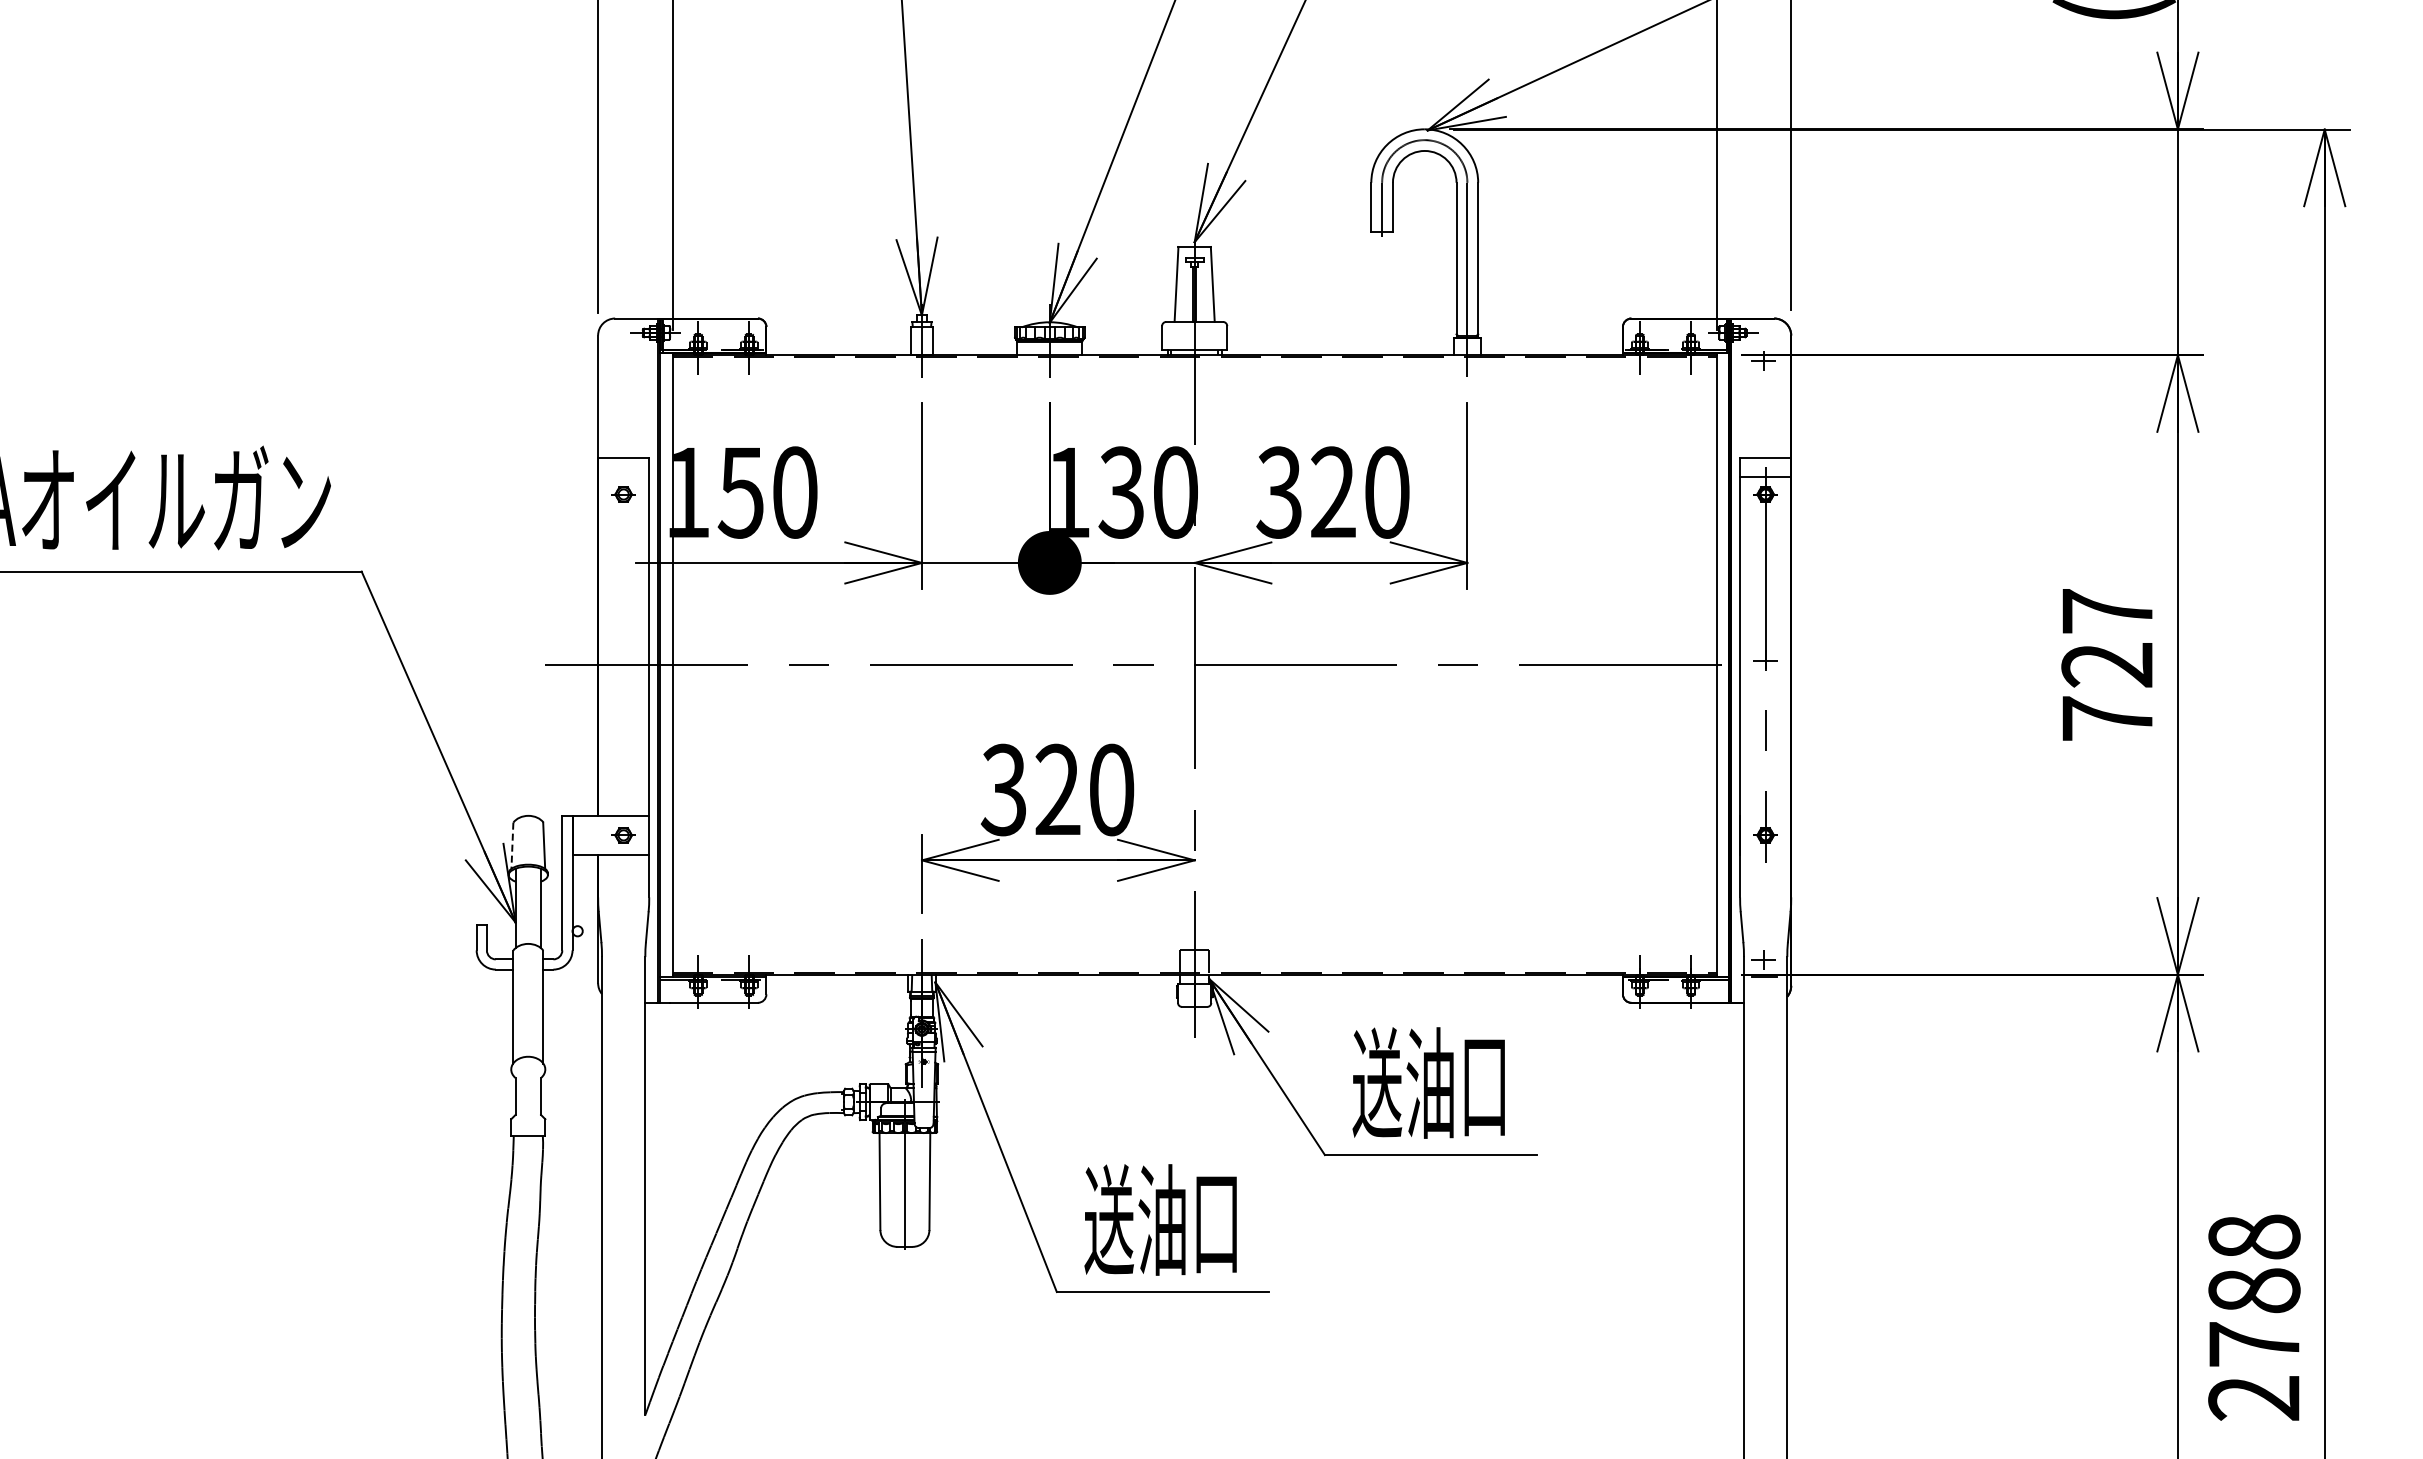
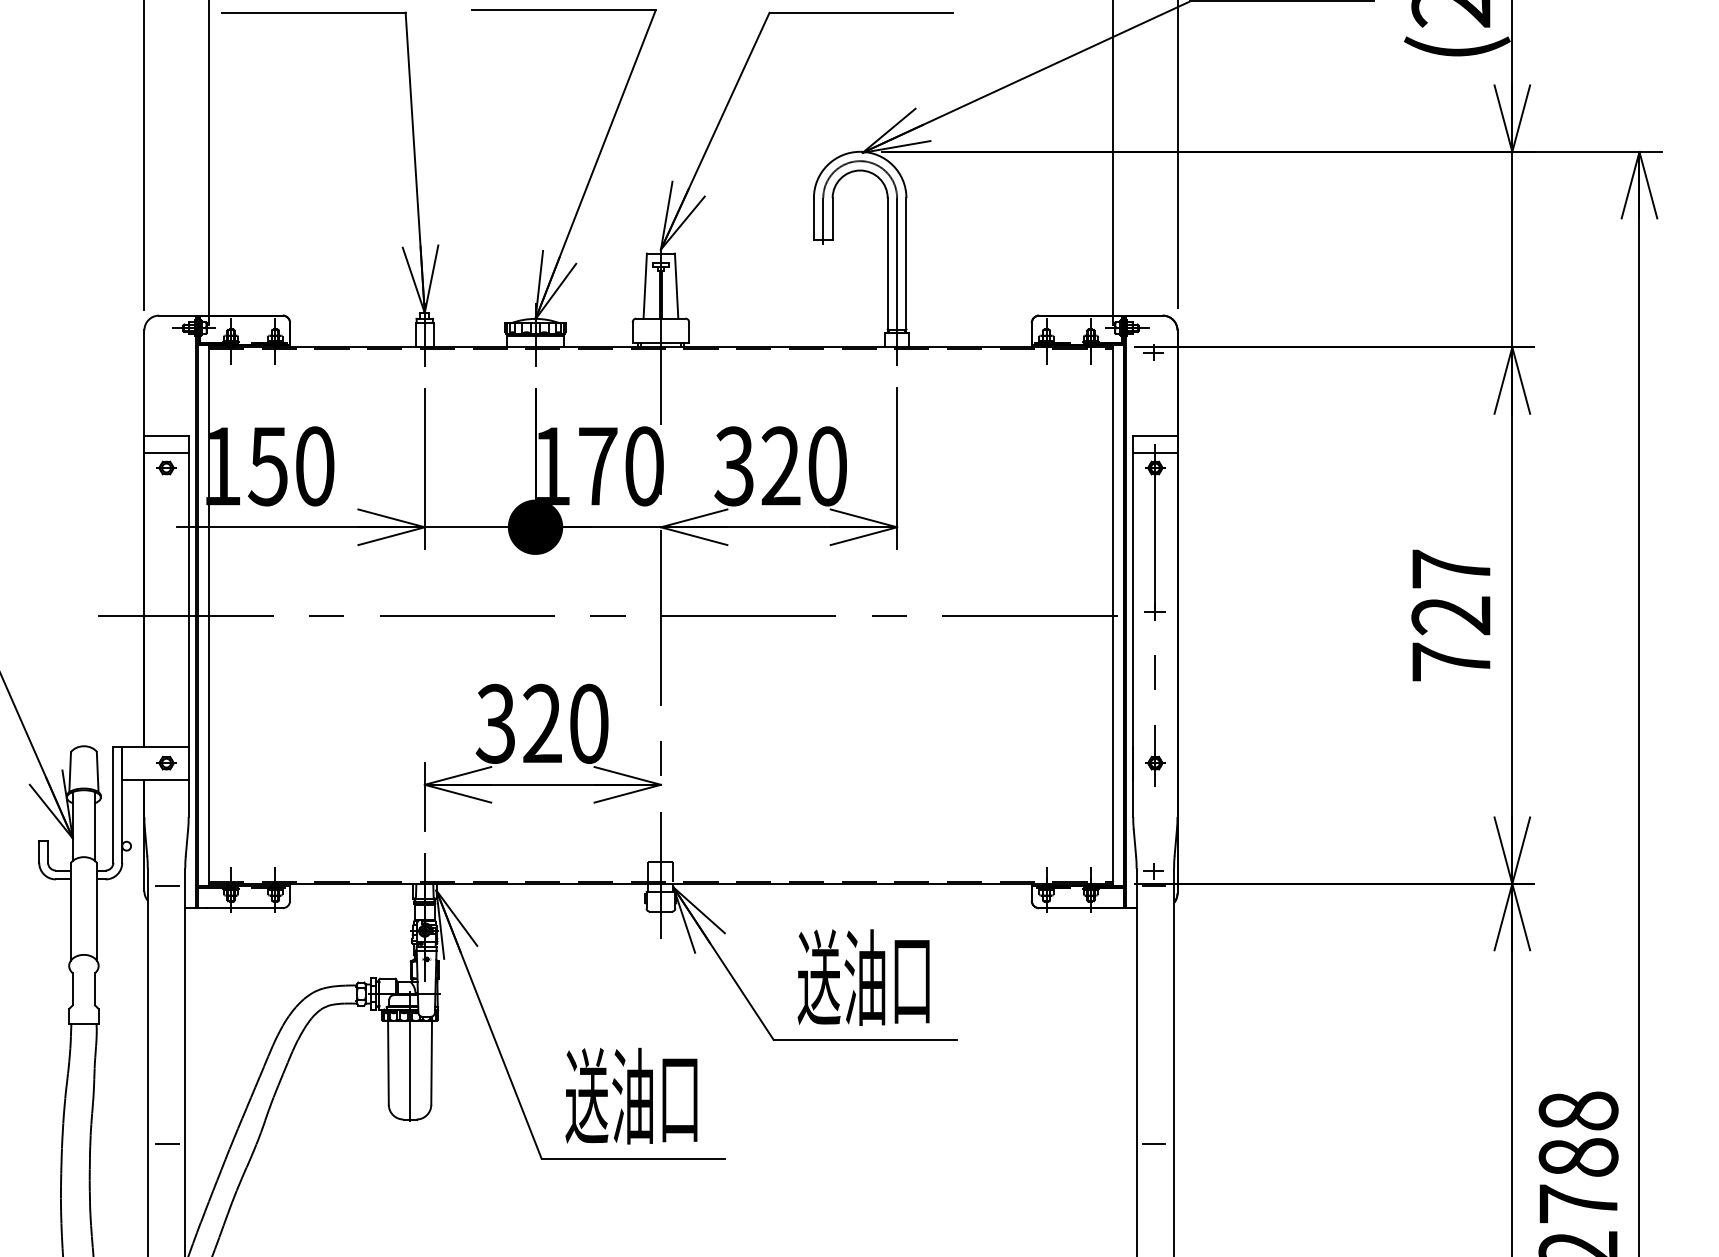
line: (623, 477) -> (166, 453), added
text: (1121, 492) -> (597, 466), 130 -> 170
line: (512, 846) -> (70, 772), dashed -> solid
line: (624, 976) -> (167, 885), added
line: (624, 1274) -> (167, 1143), added
line: (1764, 1274) -> (1154, 1143), added

